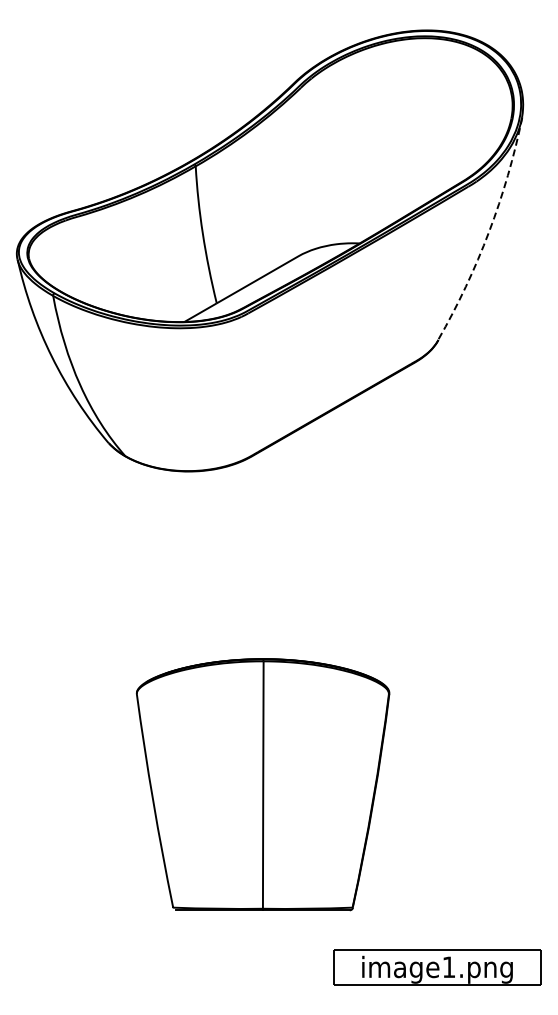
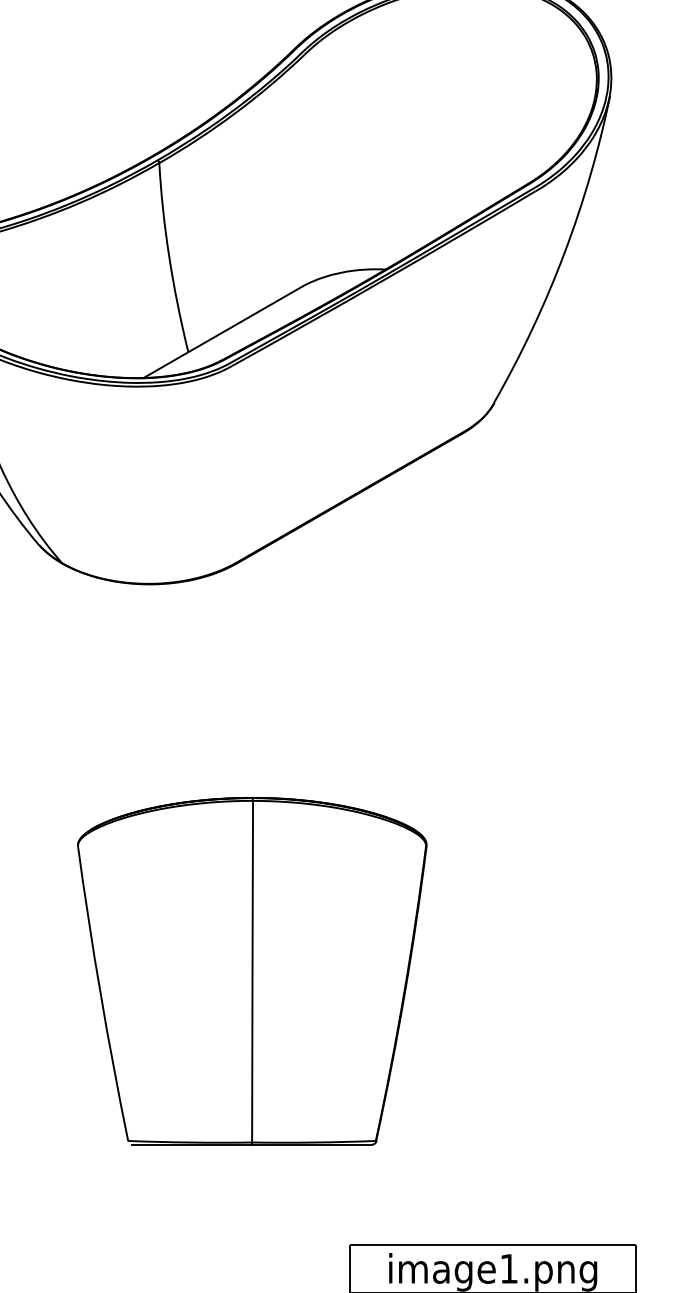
arc: (489, 231) -> (564, 253), dashed -> solid
part: (262, 784) -> (251, 970), moved

